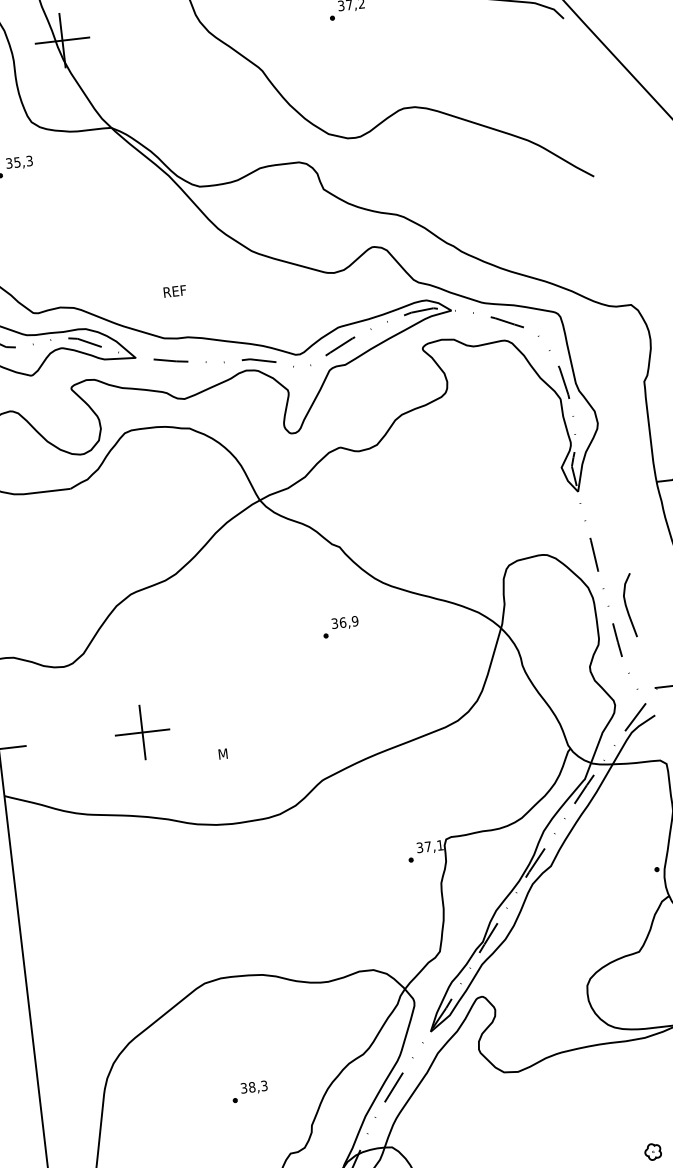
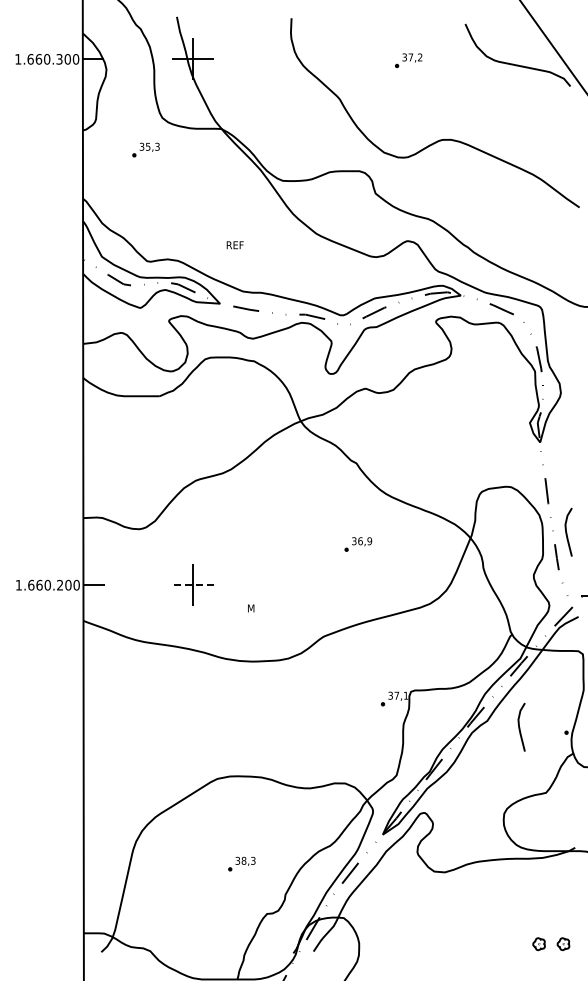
text: (174, 291) -> (234, 245), moved
part: (340, 627) -> (358, 544), moved
line: (142, 732) -> (192, 585), solid -> dashed
curve: (595, 869) -> (520, 727), added

